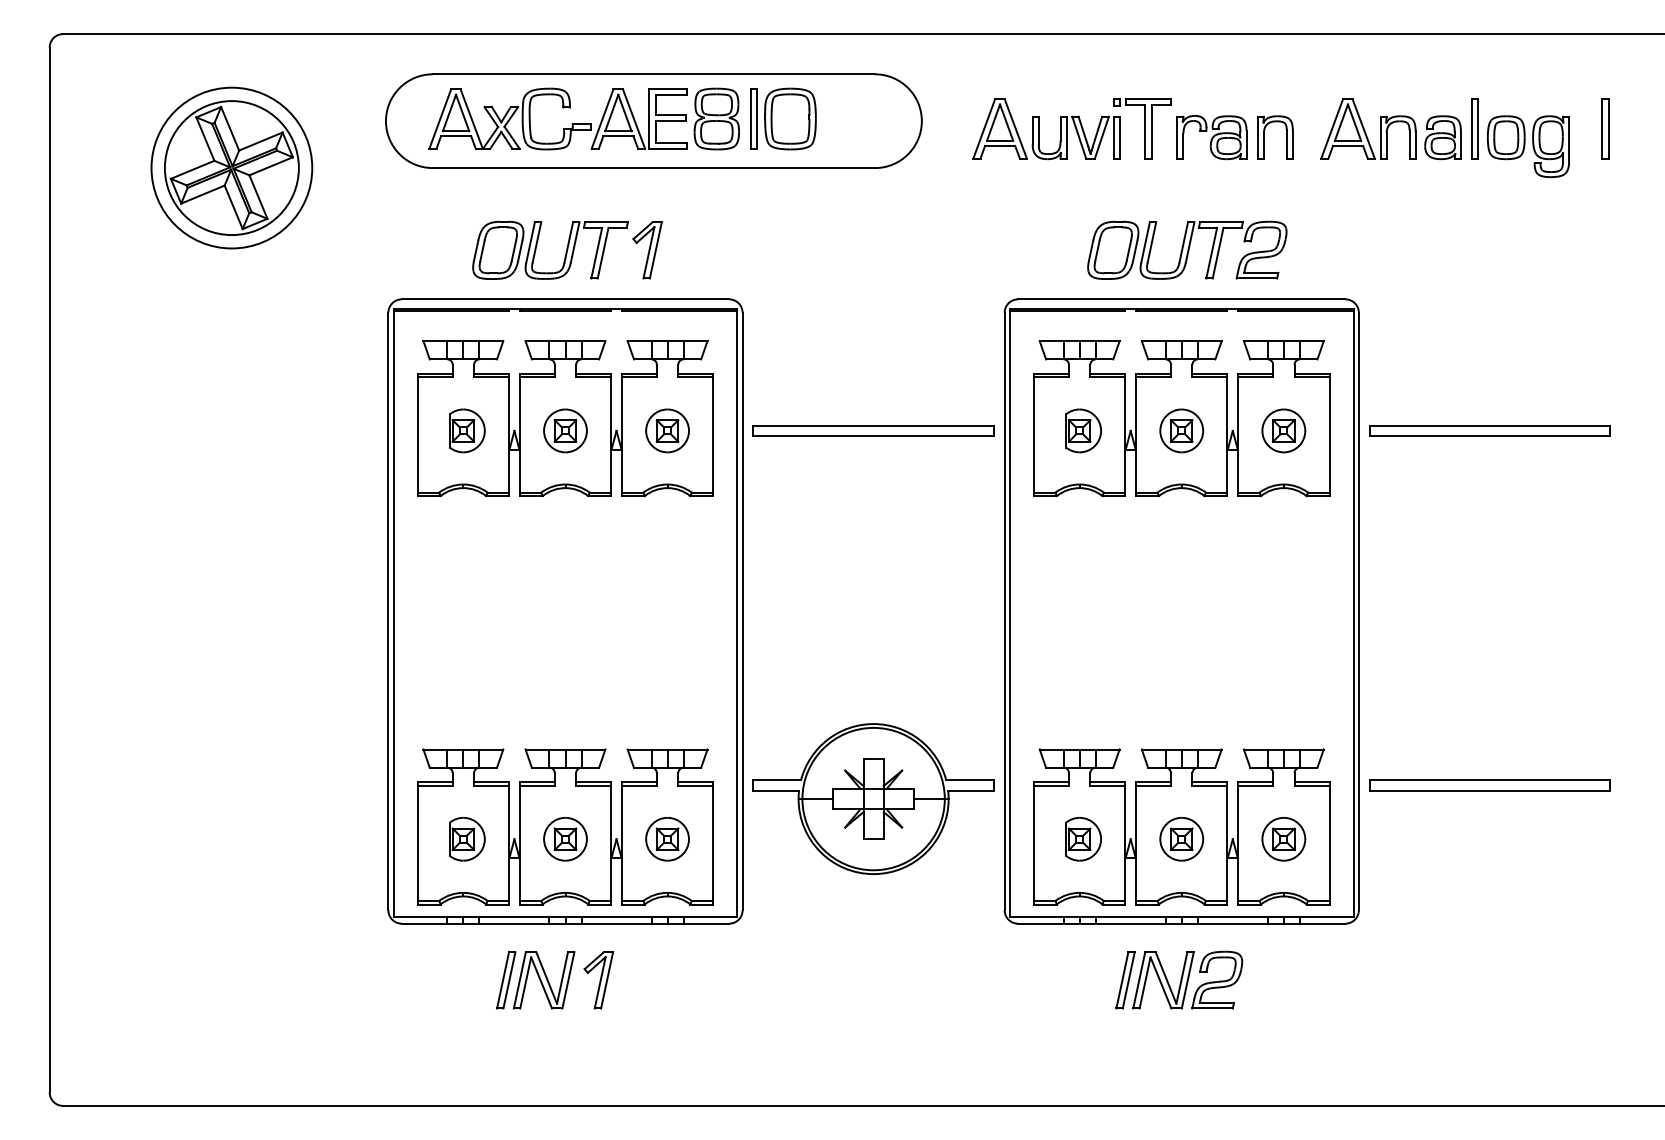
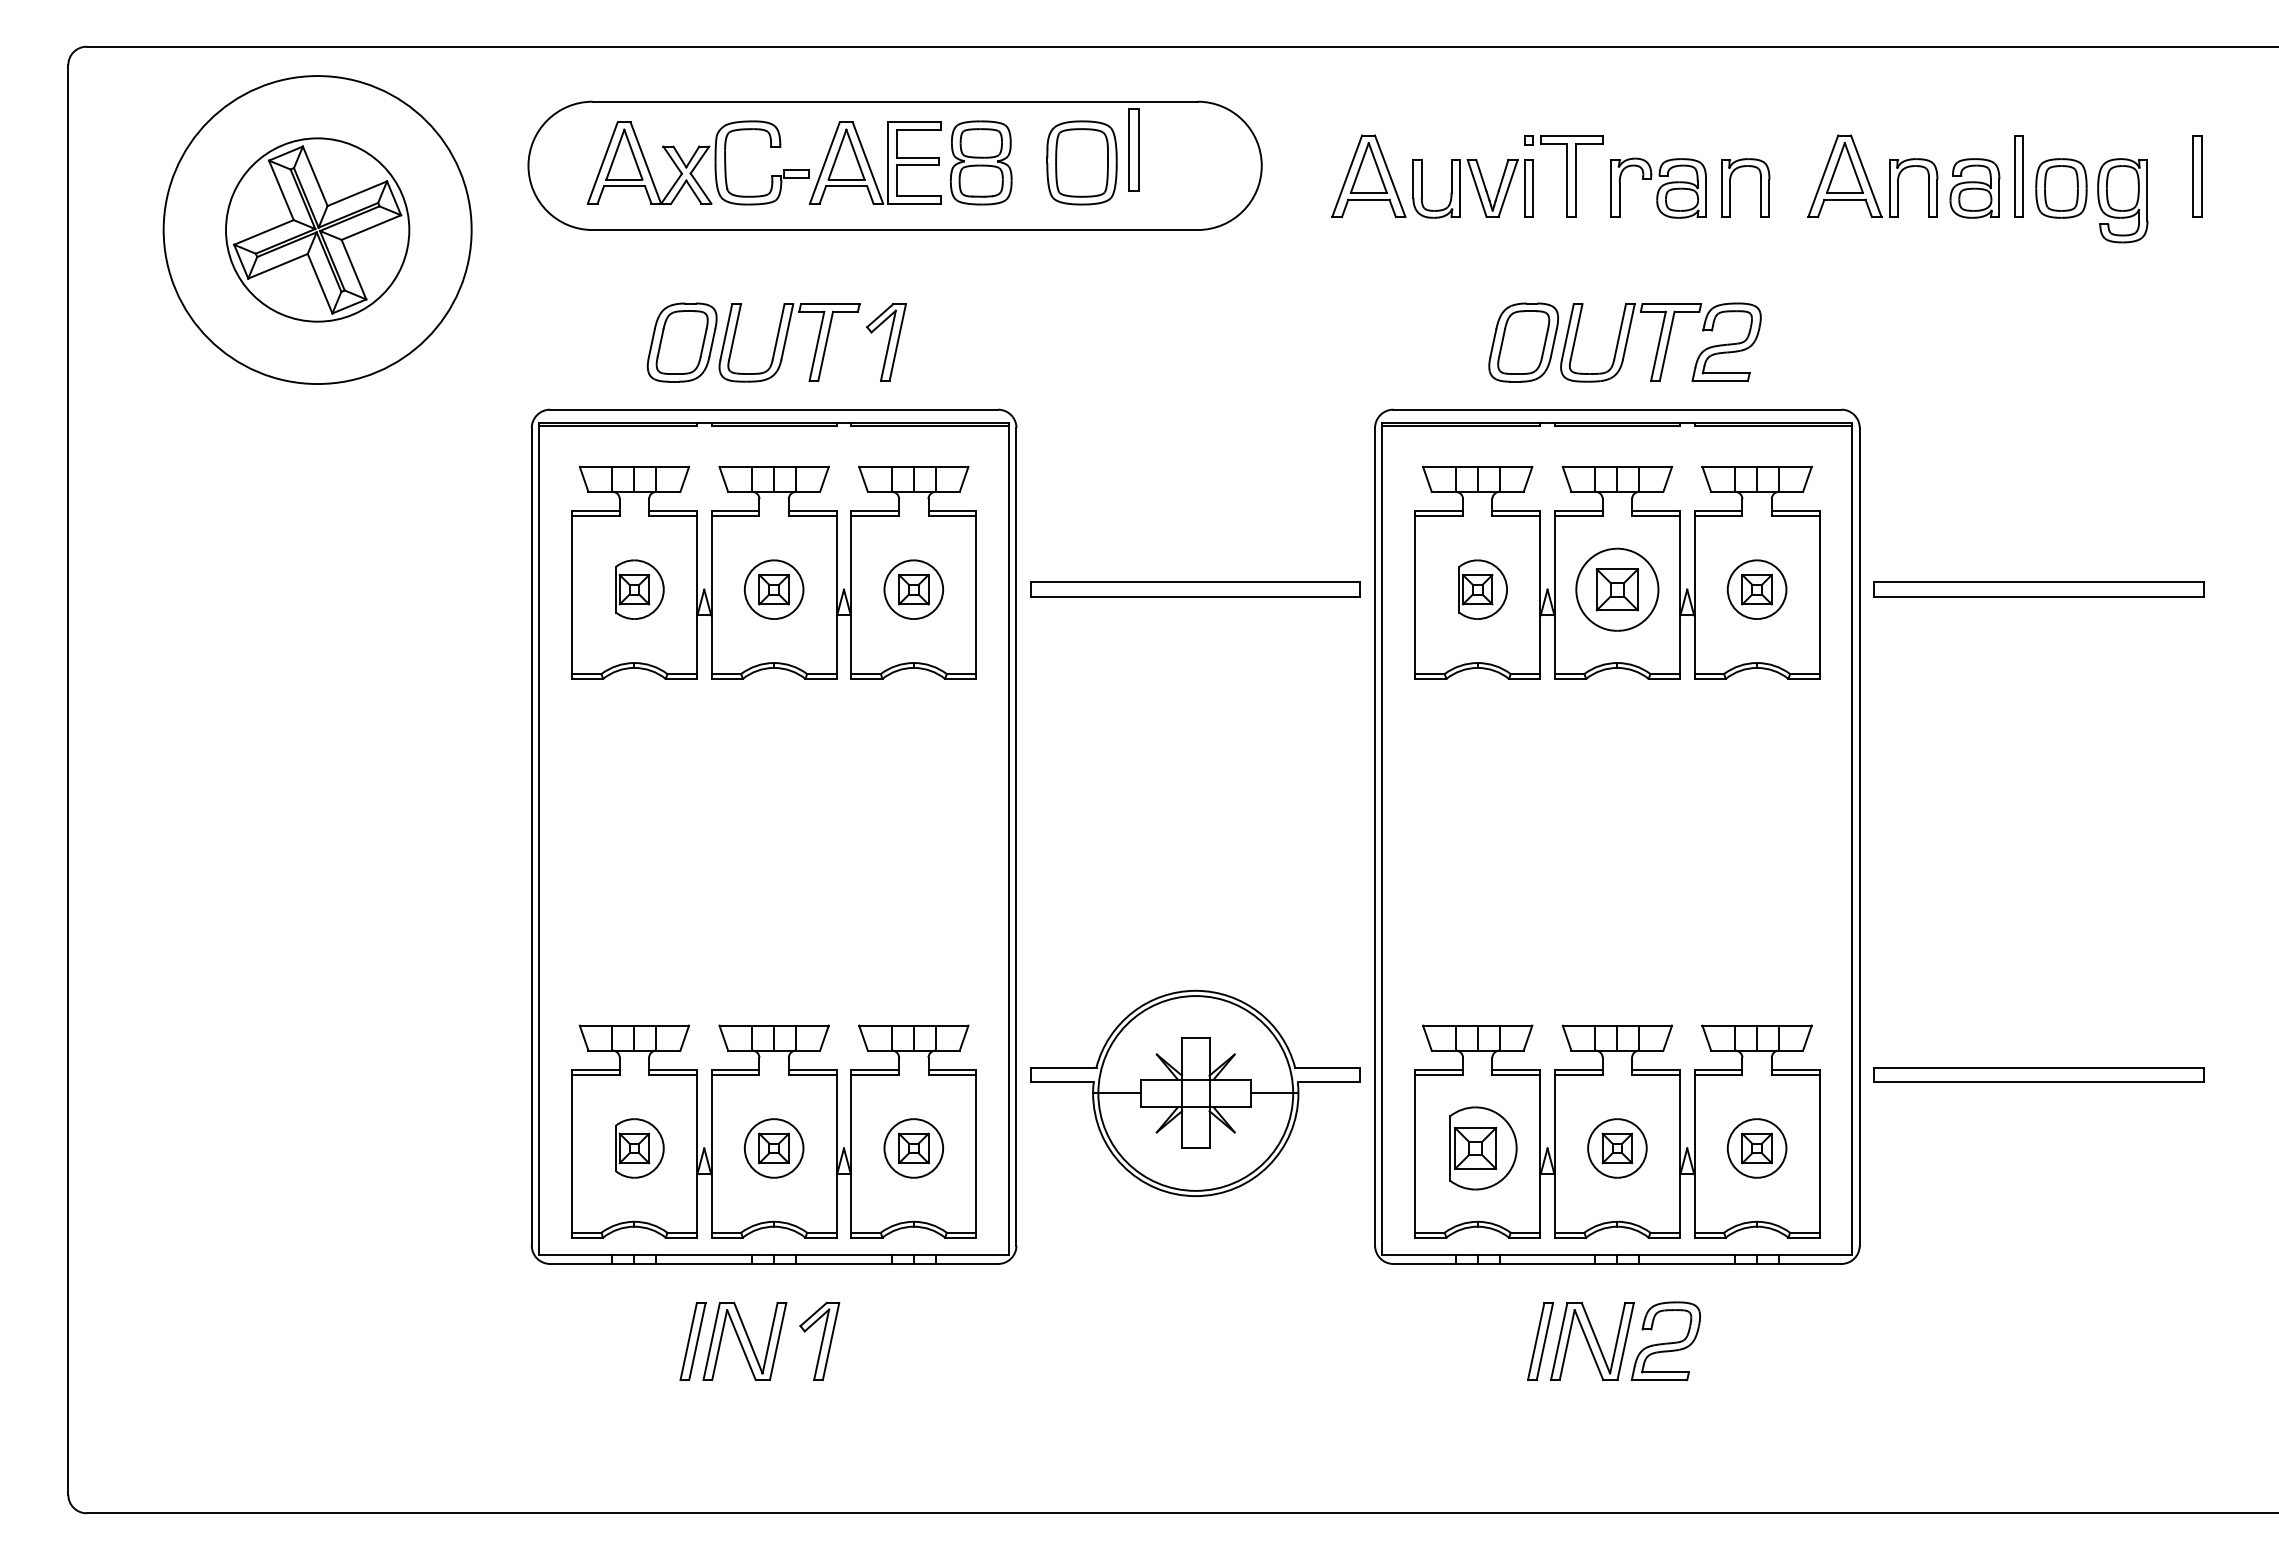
part: (753, 118) -> (1133, 149), moved
circle: (231, 168) -> (317, 230), size x1.4
part: (1181, 430) -> (1617, 589), size x1.4
part: (1083, 839) -> (1482, 1148), size x1.4

